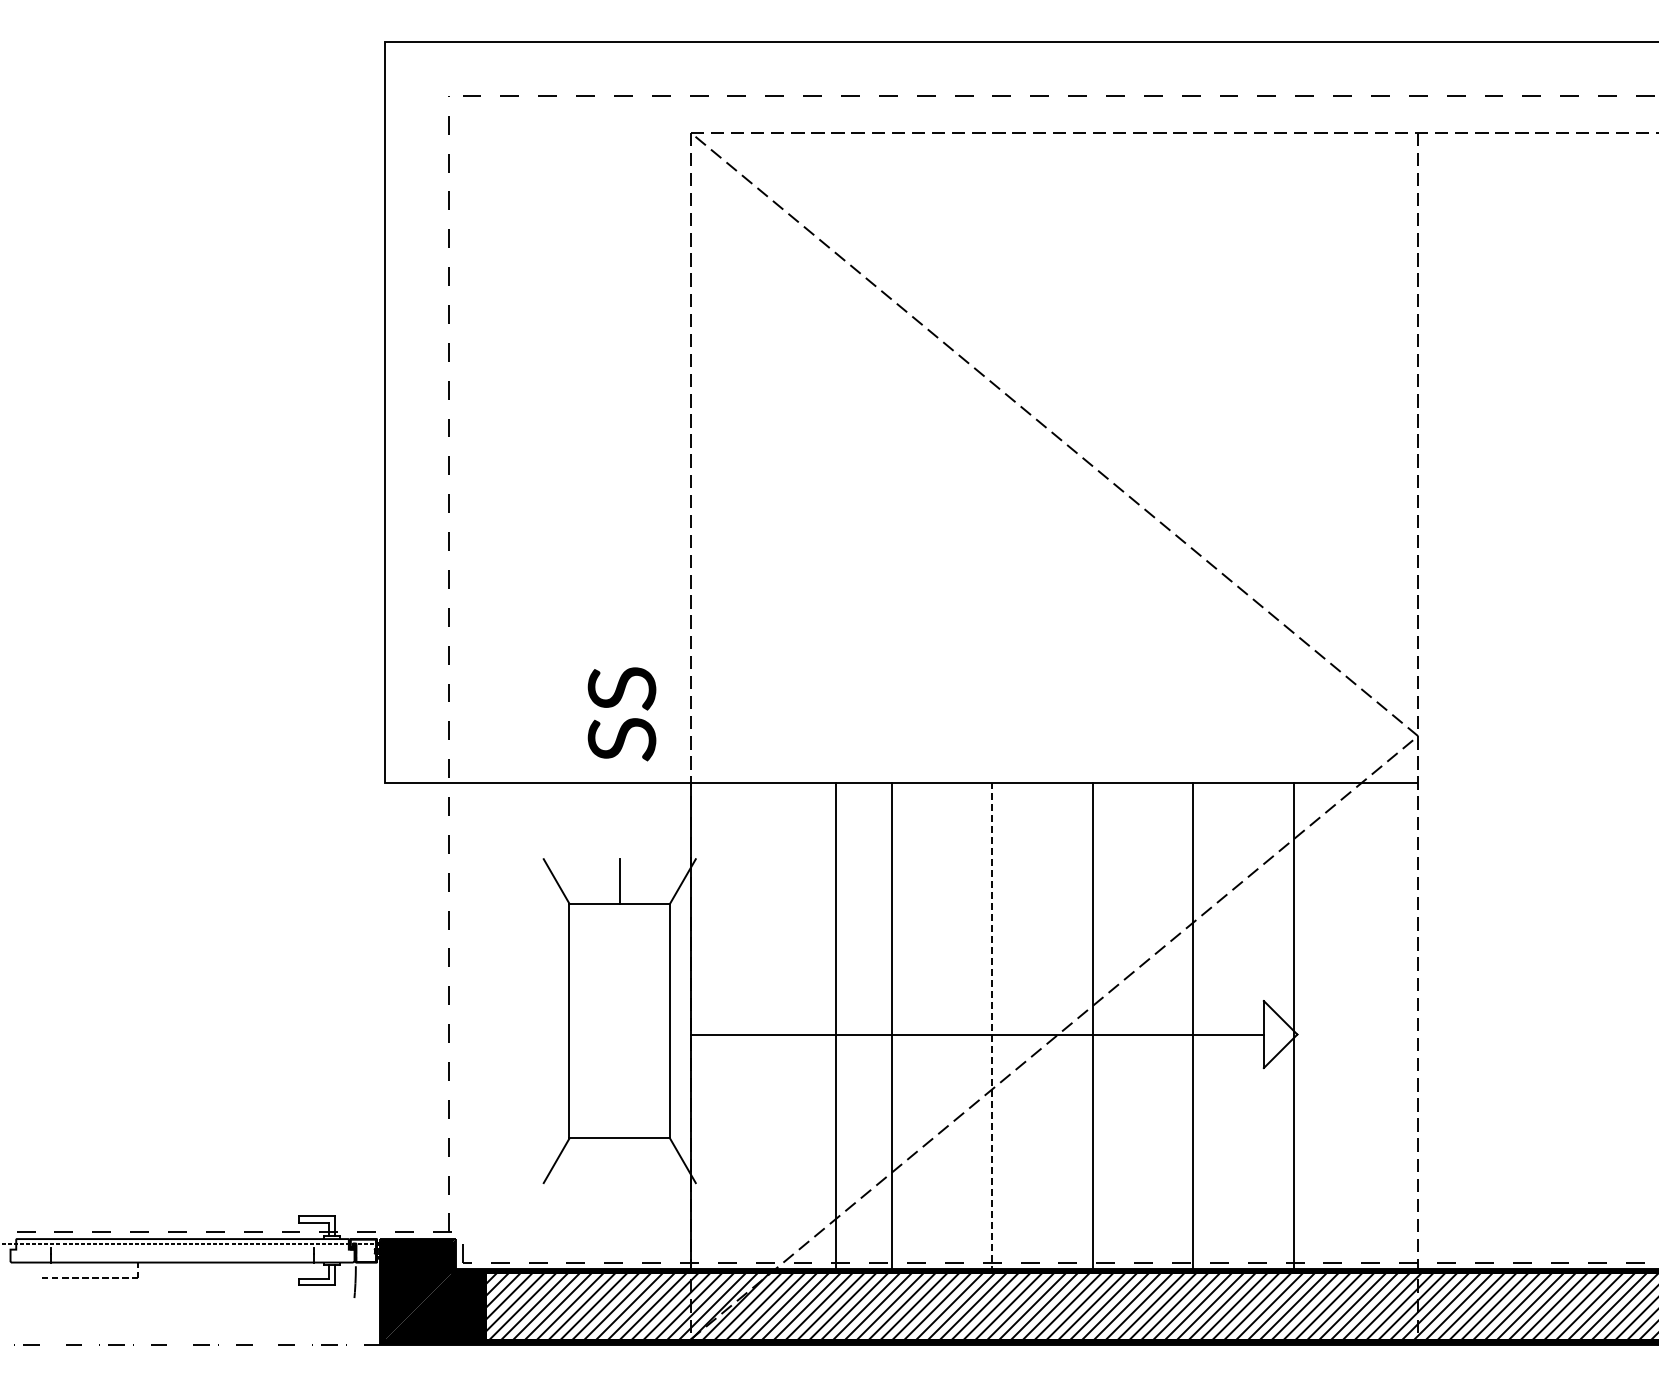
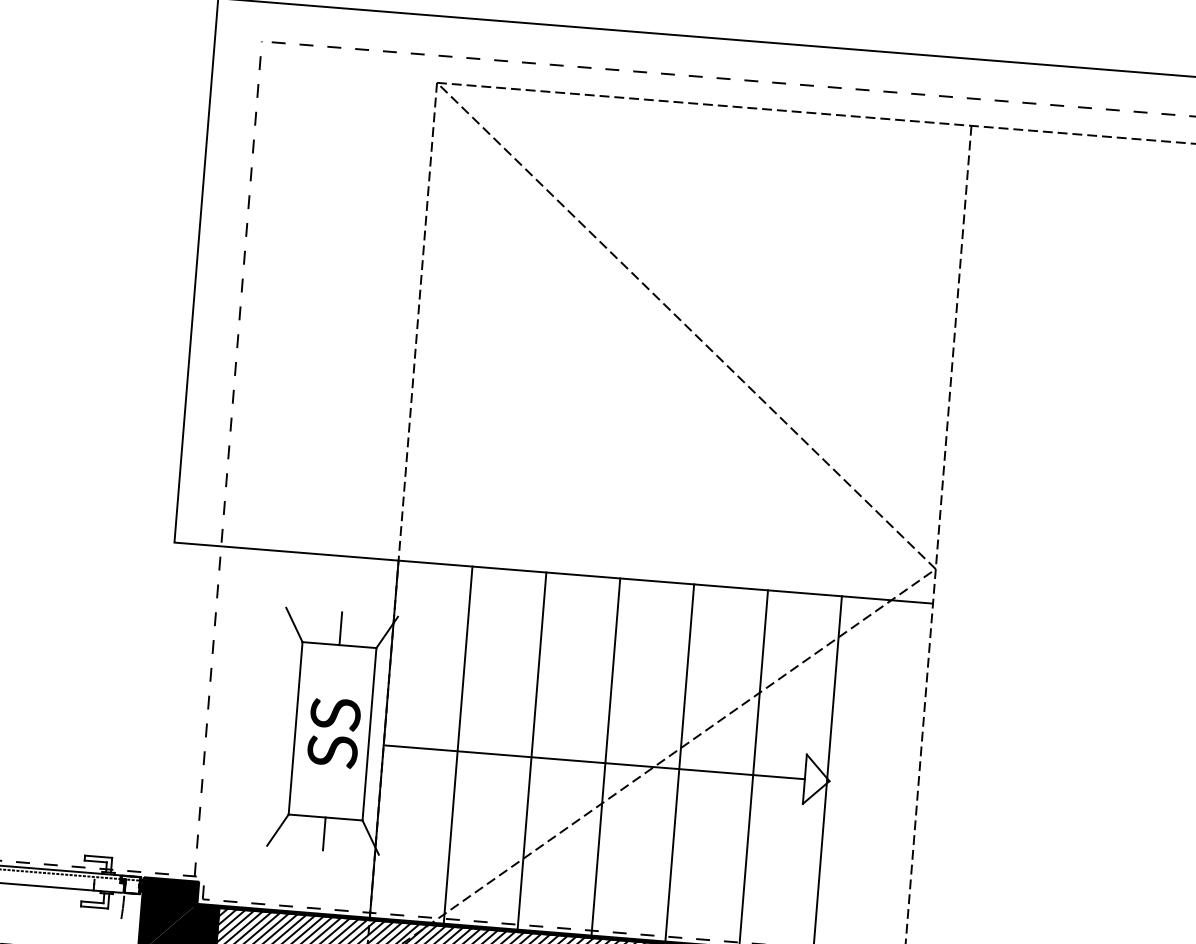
text: (621, 714) -> (333, 733), moved
line: (836, 1027) -> (458, 746), moved
line: (992, 1027) -> (605, 758), dashed -> solid
line: (619, 1160) -> (324, 833), added

